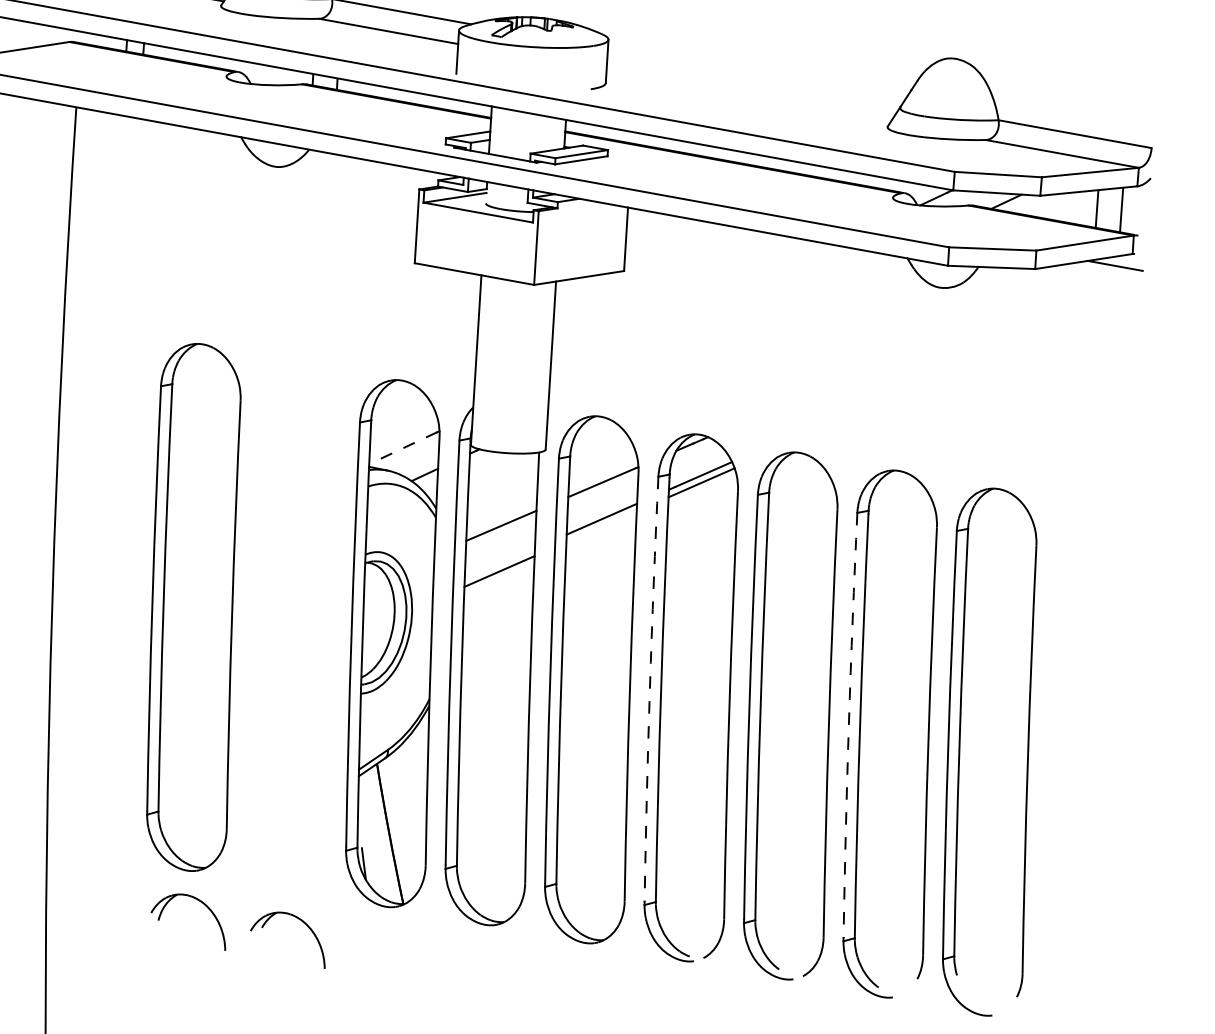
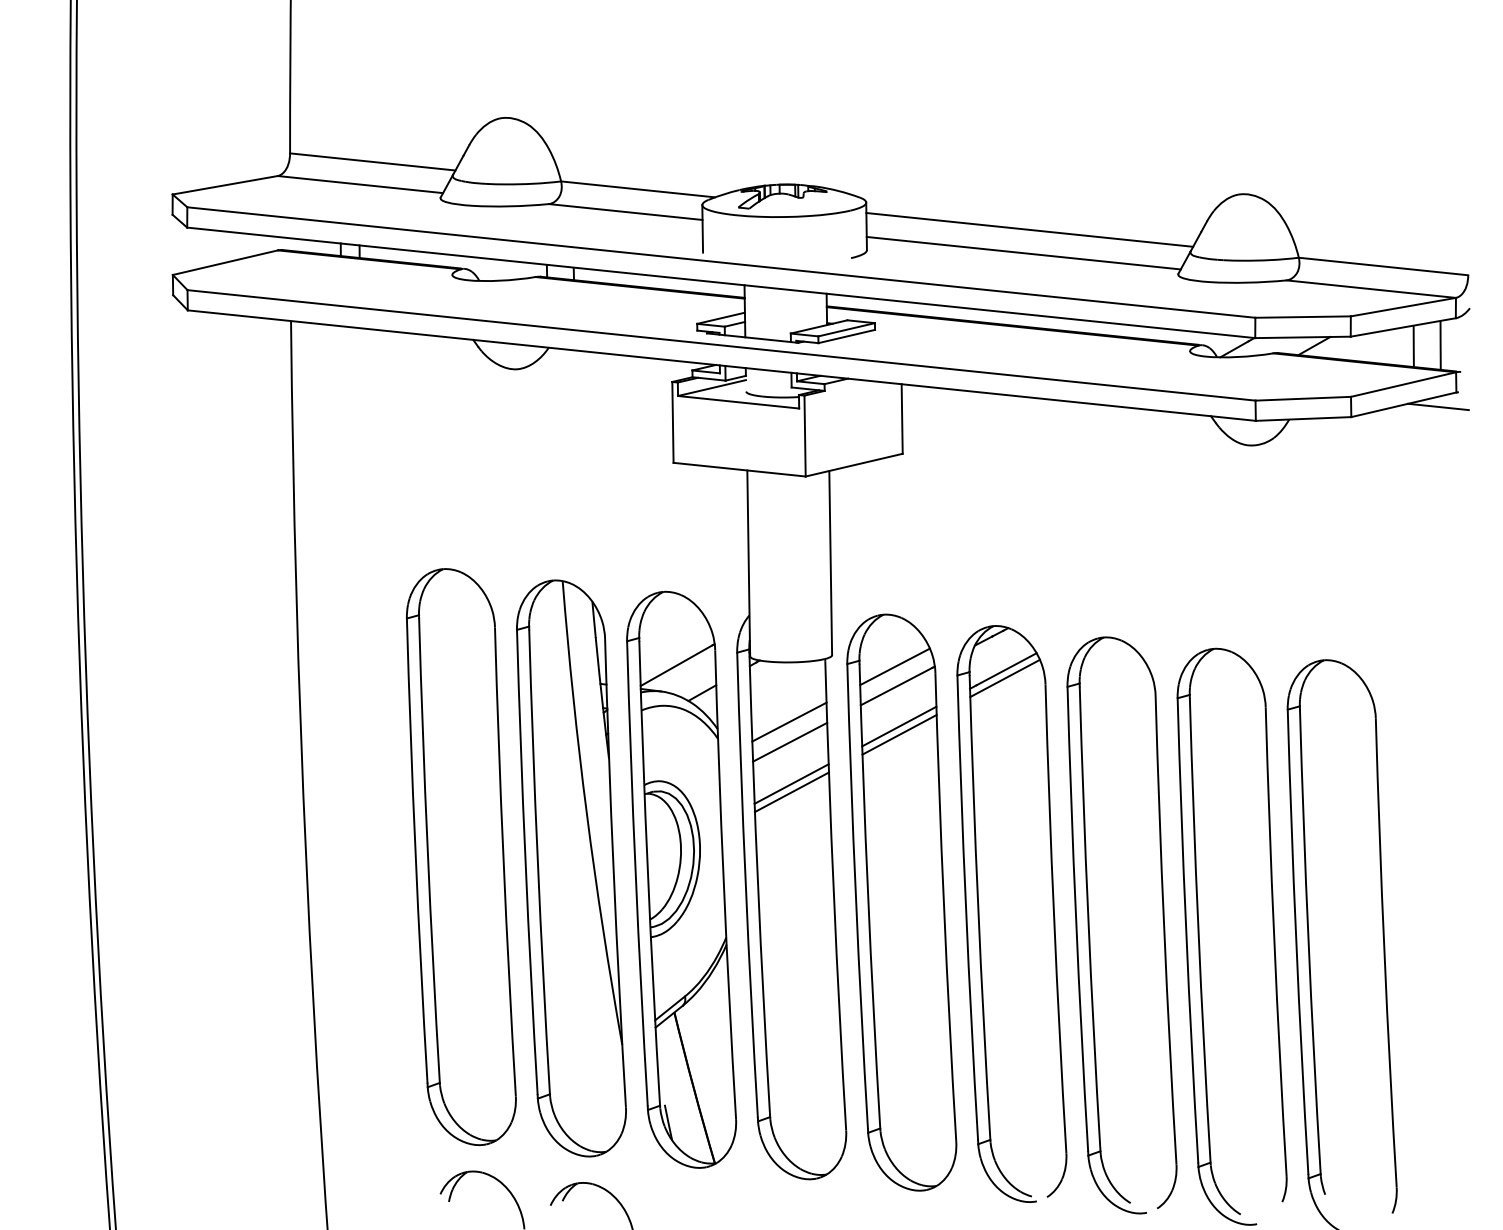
line: (755, 75) -> (1029, 229), added
line: (748, 96) -> (1023, 252), added
line: (403, 447) -> (676, 665), dashed -> solid
line: (601, 464) -> (894, 666), added
line: (502, 506) -> (789, 721), added
line: (601, 526) -> (899, 734), added
line: (499, 563) -> (791, 783), added
part: (293, 625) -> (571, 868), added
arc: (650, 689) -> (966, 908), dashed -> solid
arc: (849, 725) -> (1186, 930), dashed -> solid

